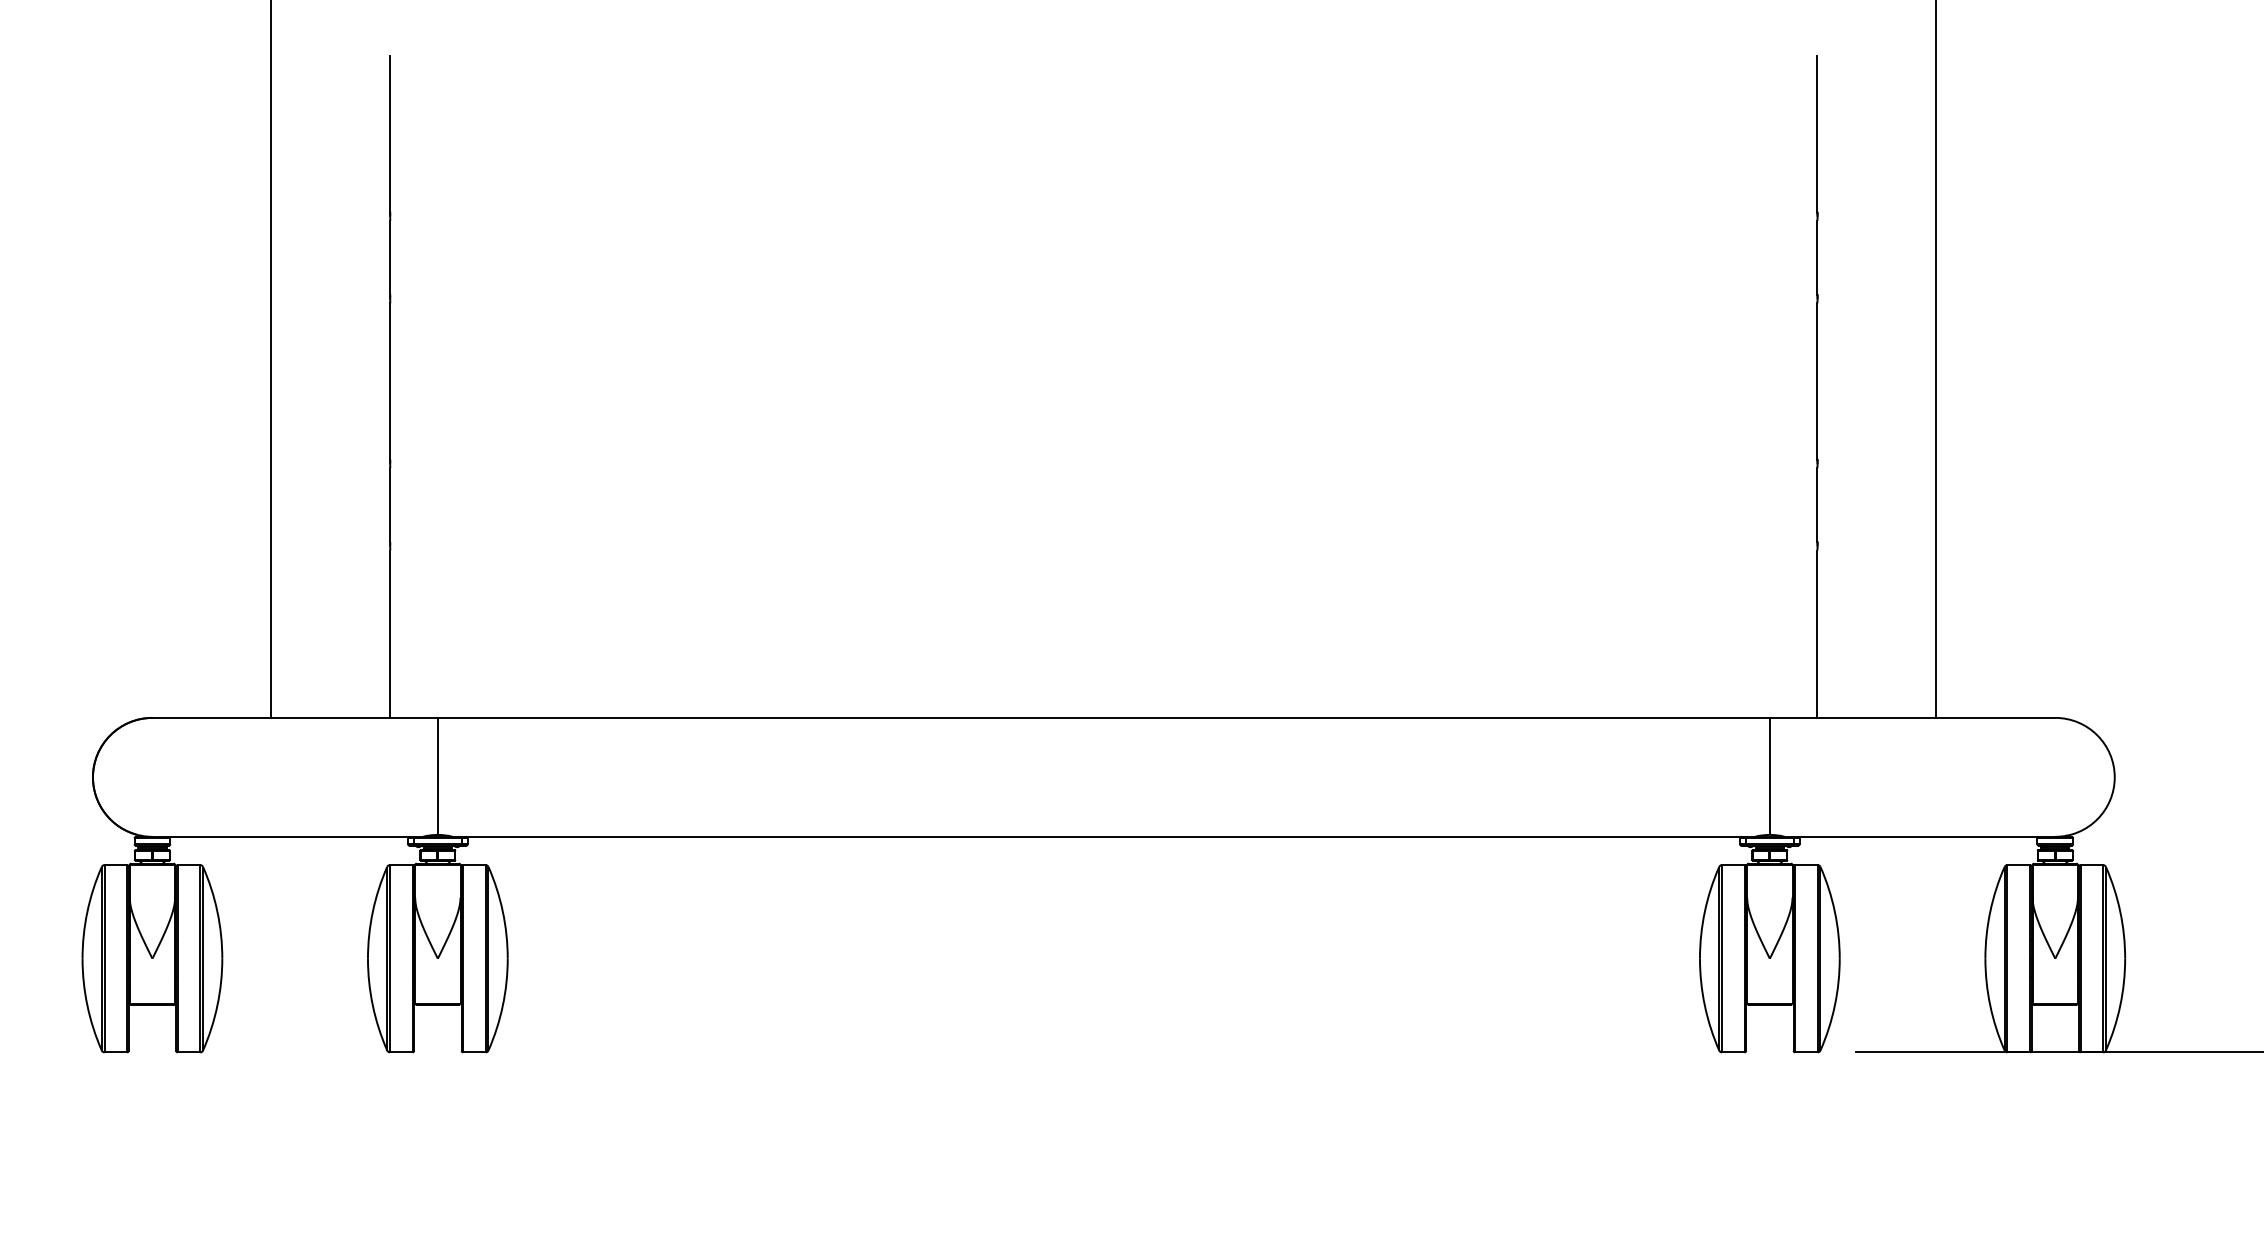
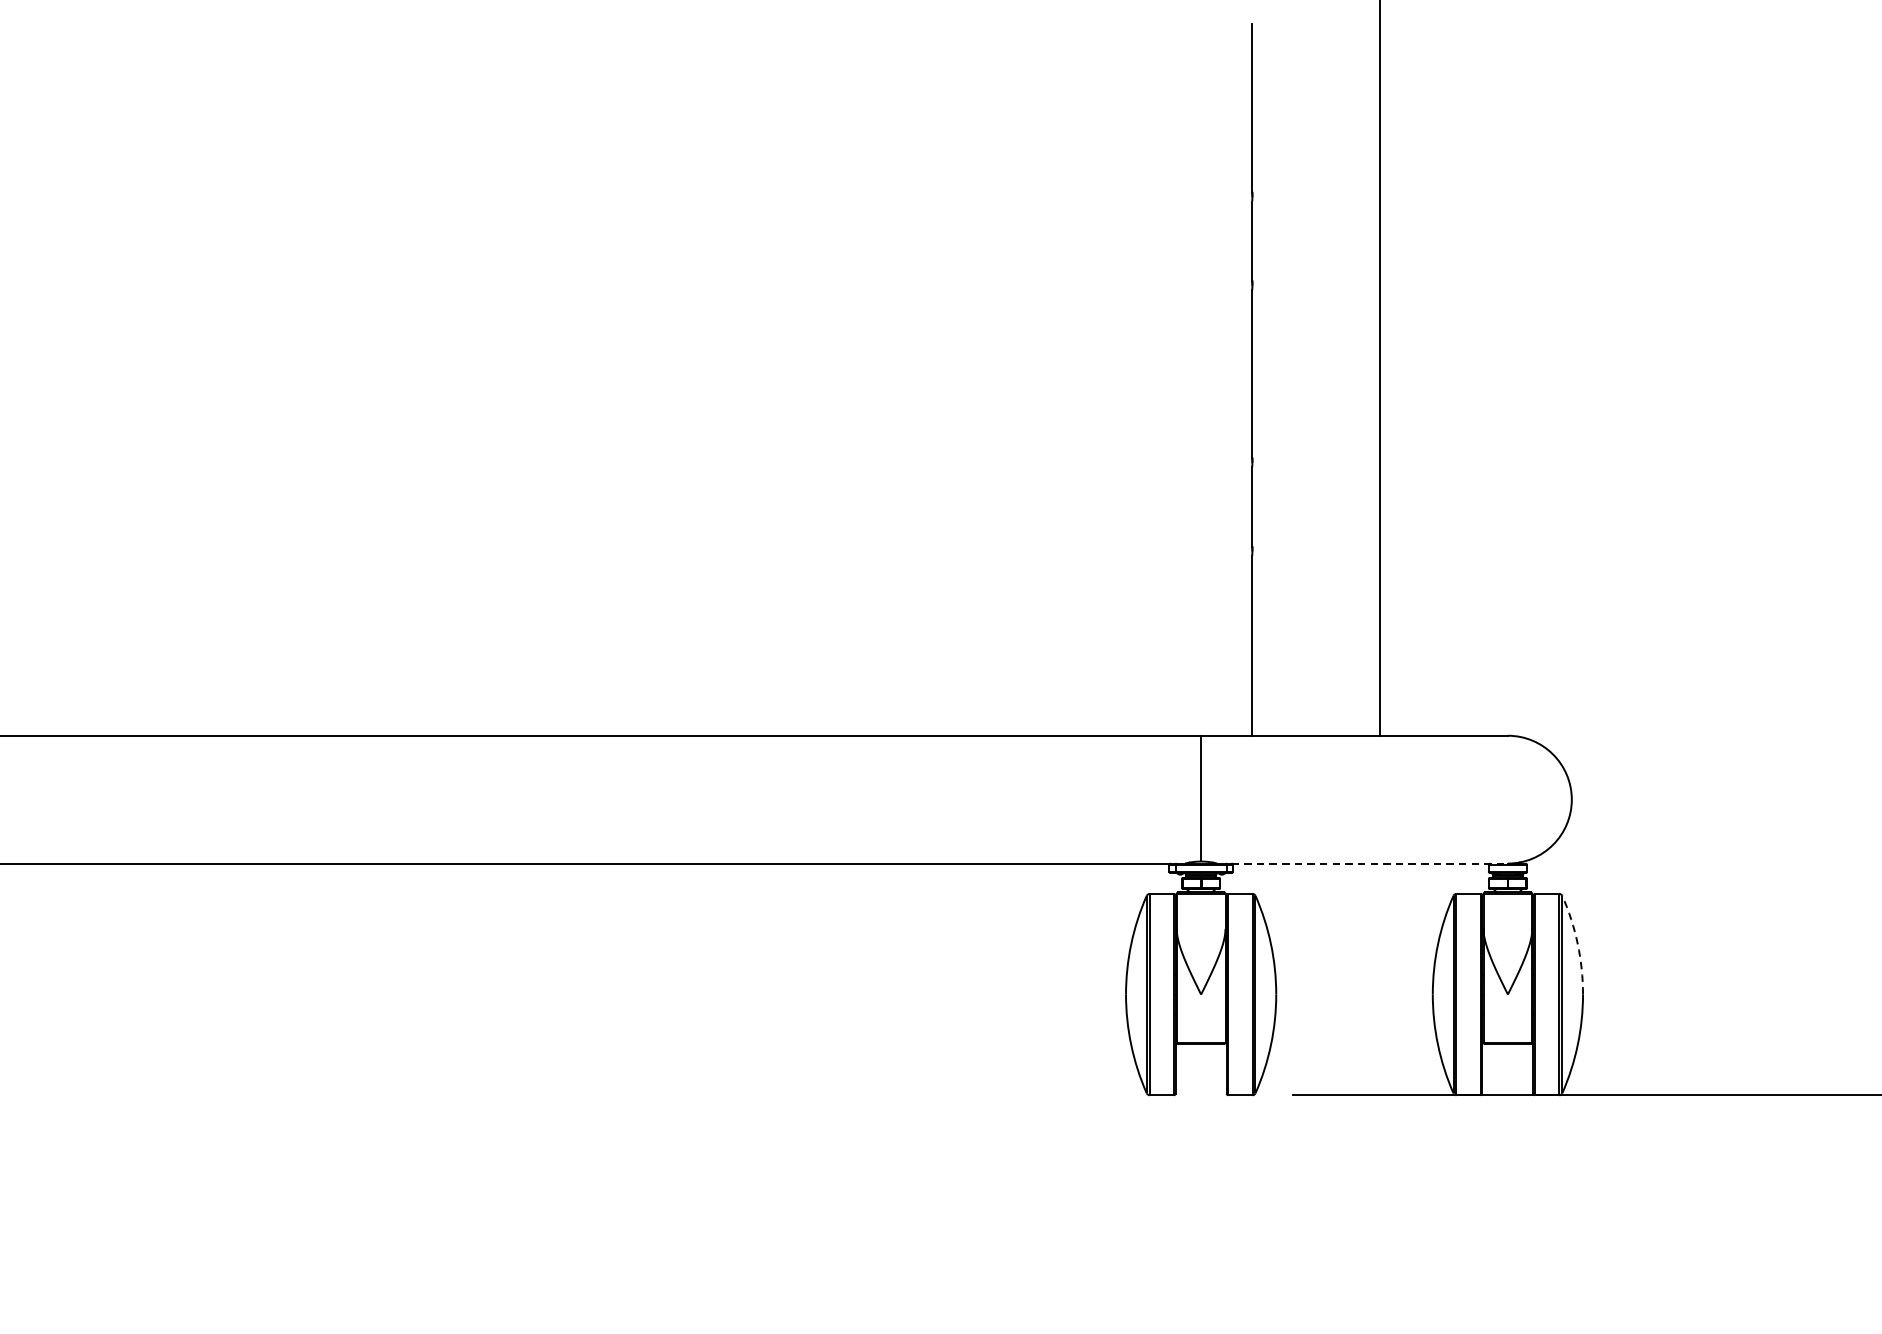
line: (1926, 836) -> (1369, 863), solid -> dashed
arc: (2120, 911) -> (1578, 943), solid -> dashed

